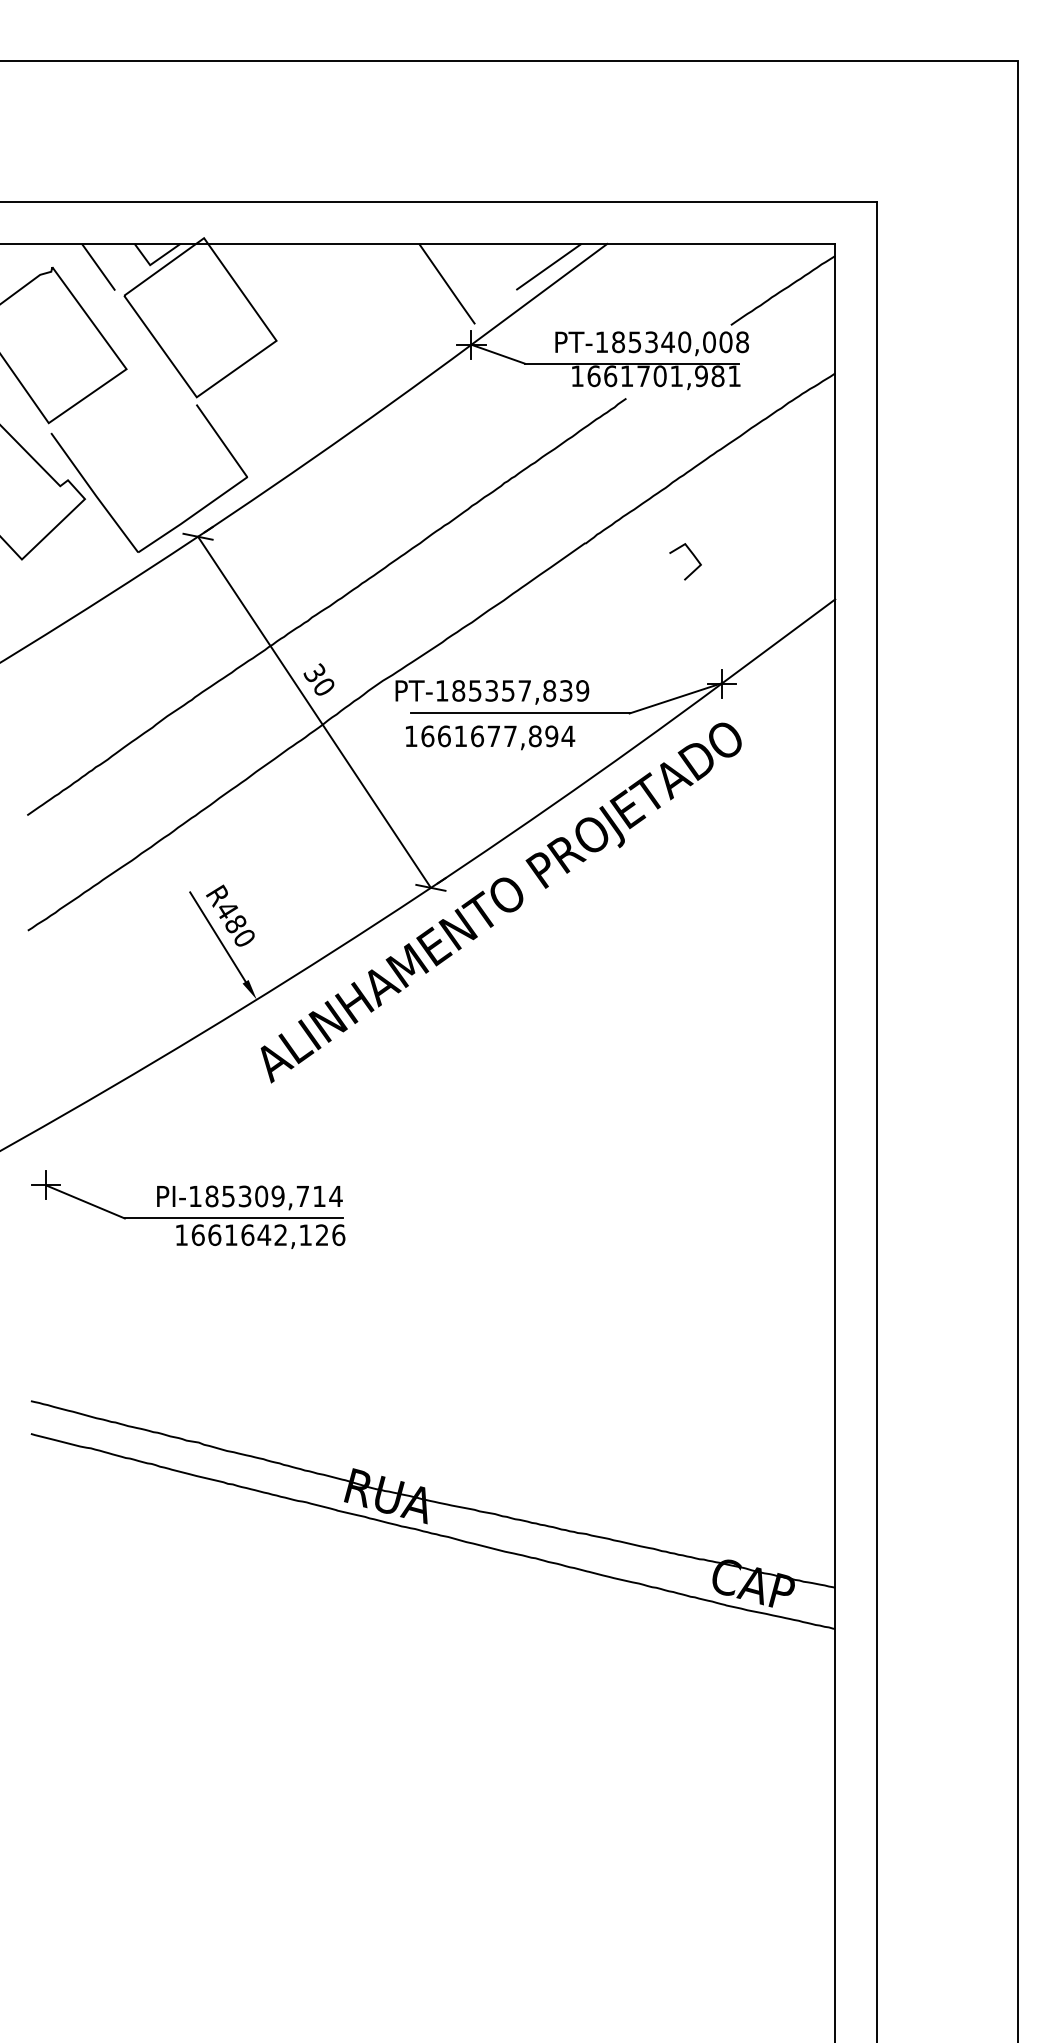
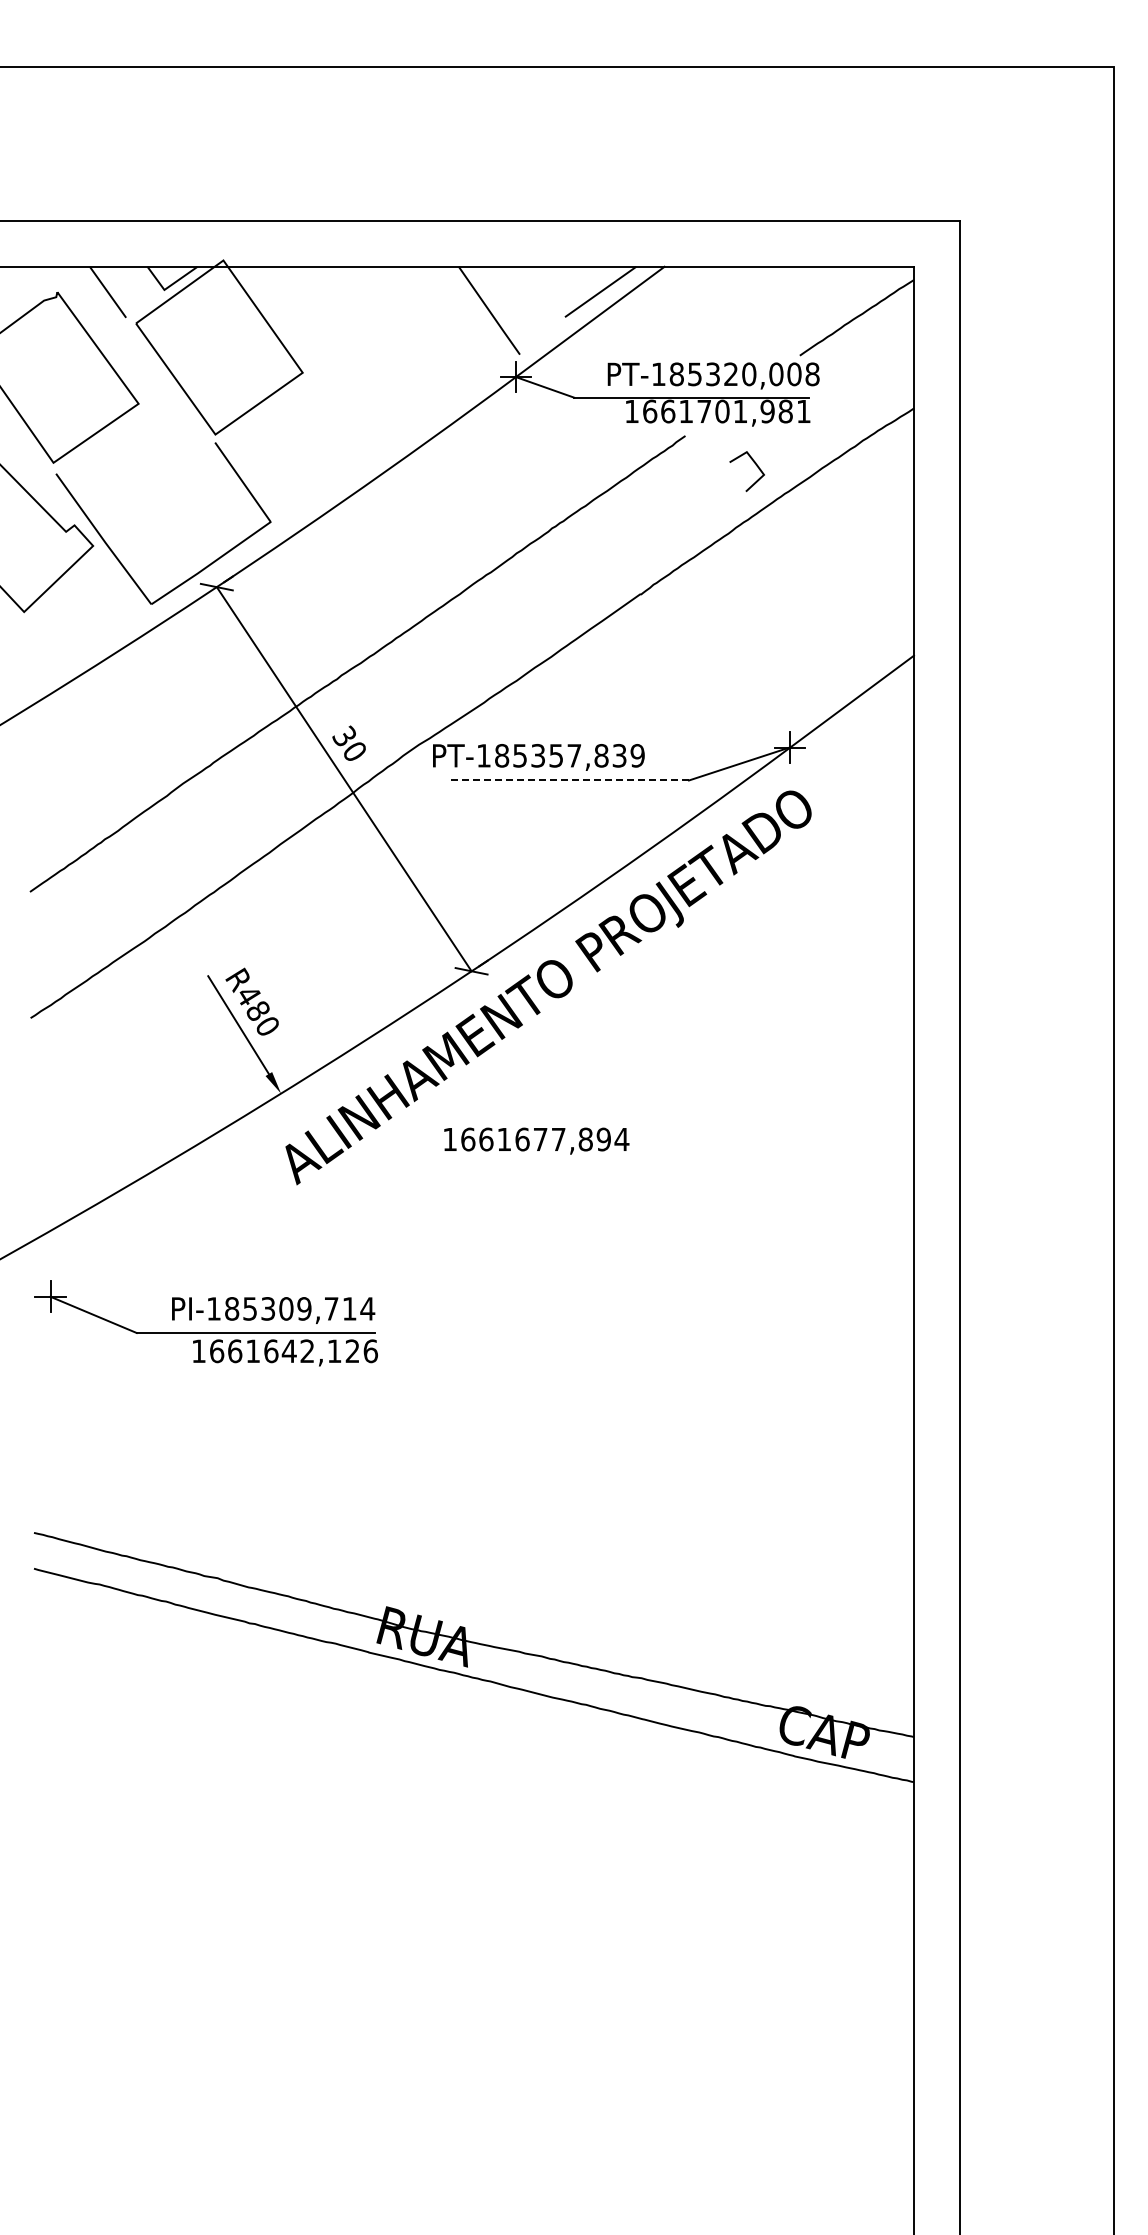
text: (667, 341) -> (730, 373), PT-185340,008 -> PT-185320,008
line: (694, 557) -> (756, 466), moved
line: (520, 713) -> (569, 780), solid -> dashed
text: (490, 737) -> (536, 1140), moved

